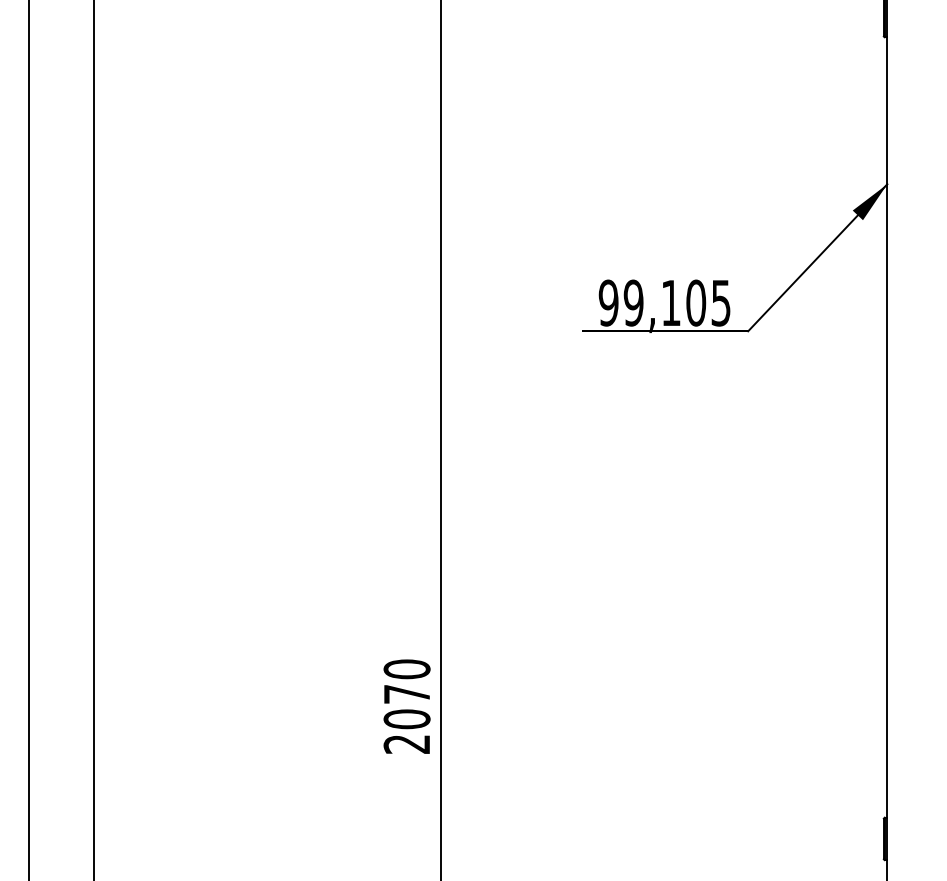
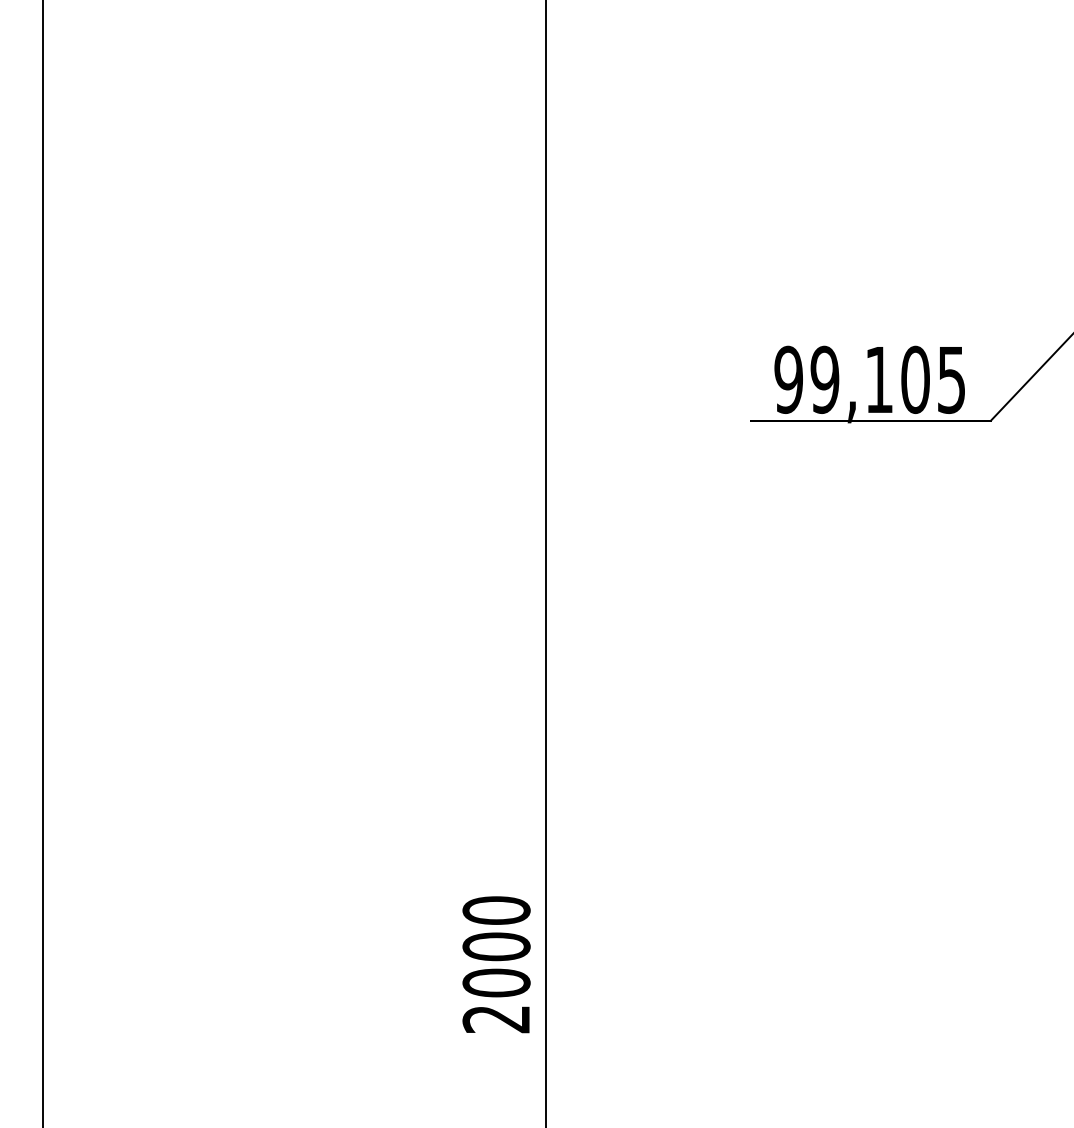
text: (406, 694) -> (495, 947), 2070 -> 2000

